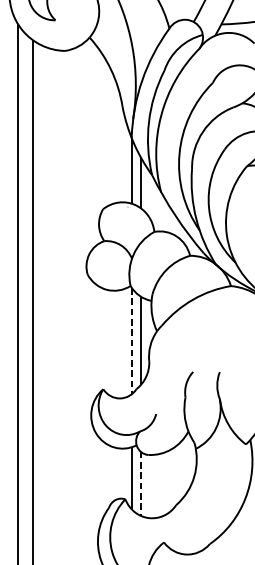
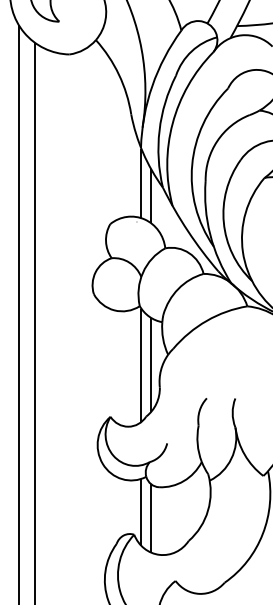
line: (132, 341) -> (141, 365), dashed -> solid
line: (140, 484) -> (150, 518), dashed -> solid

